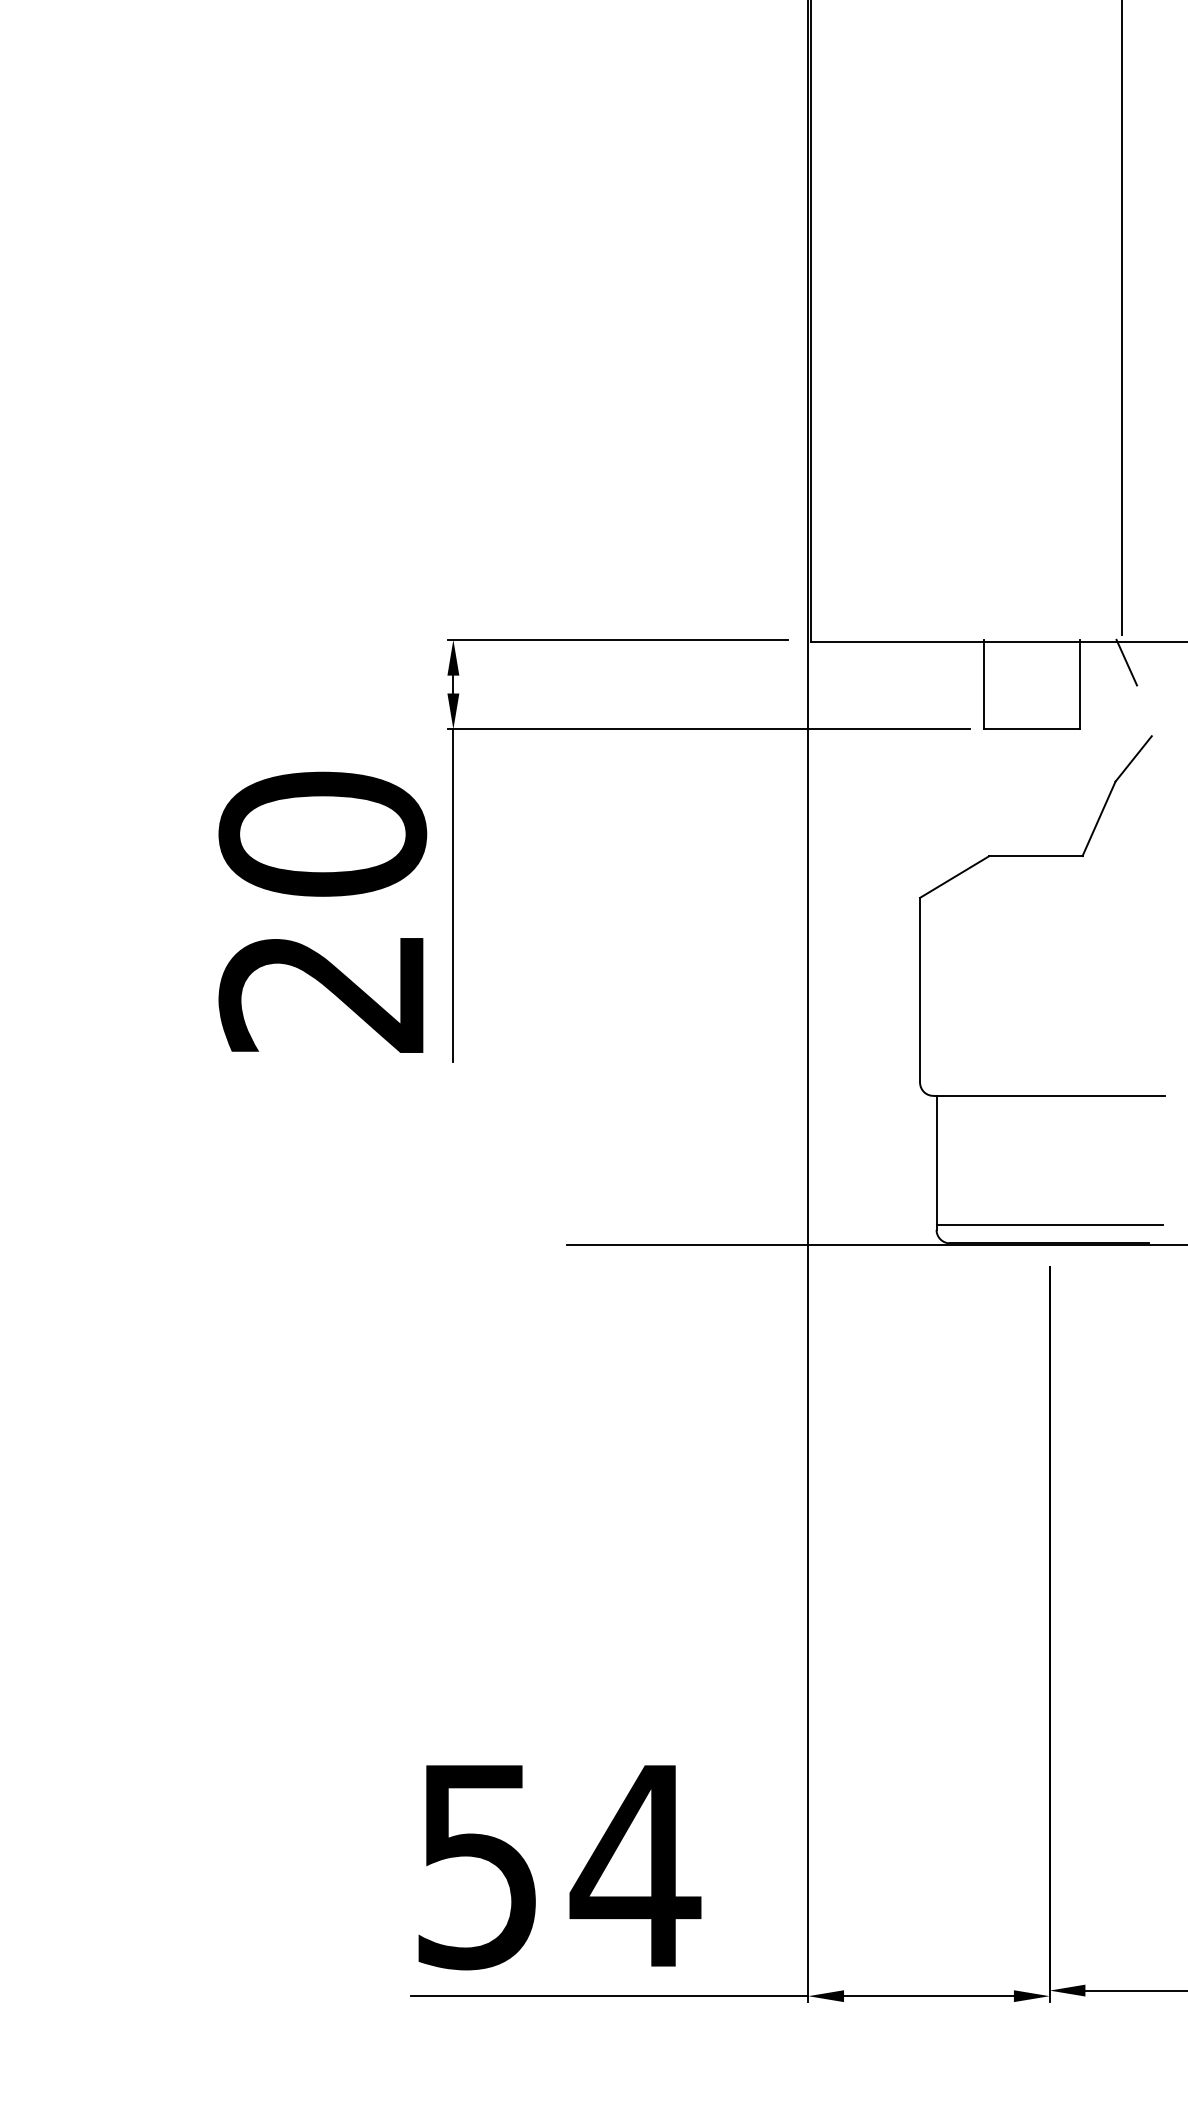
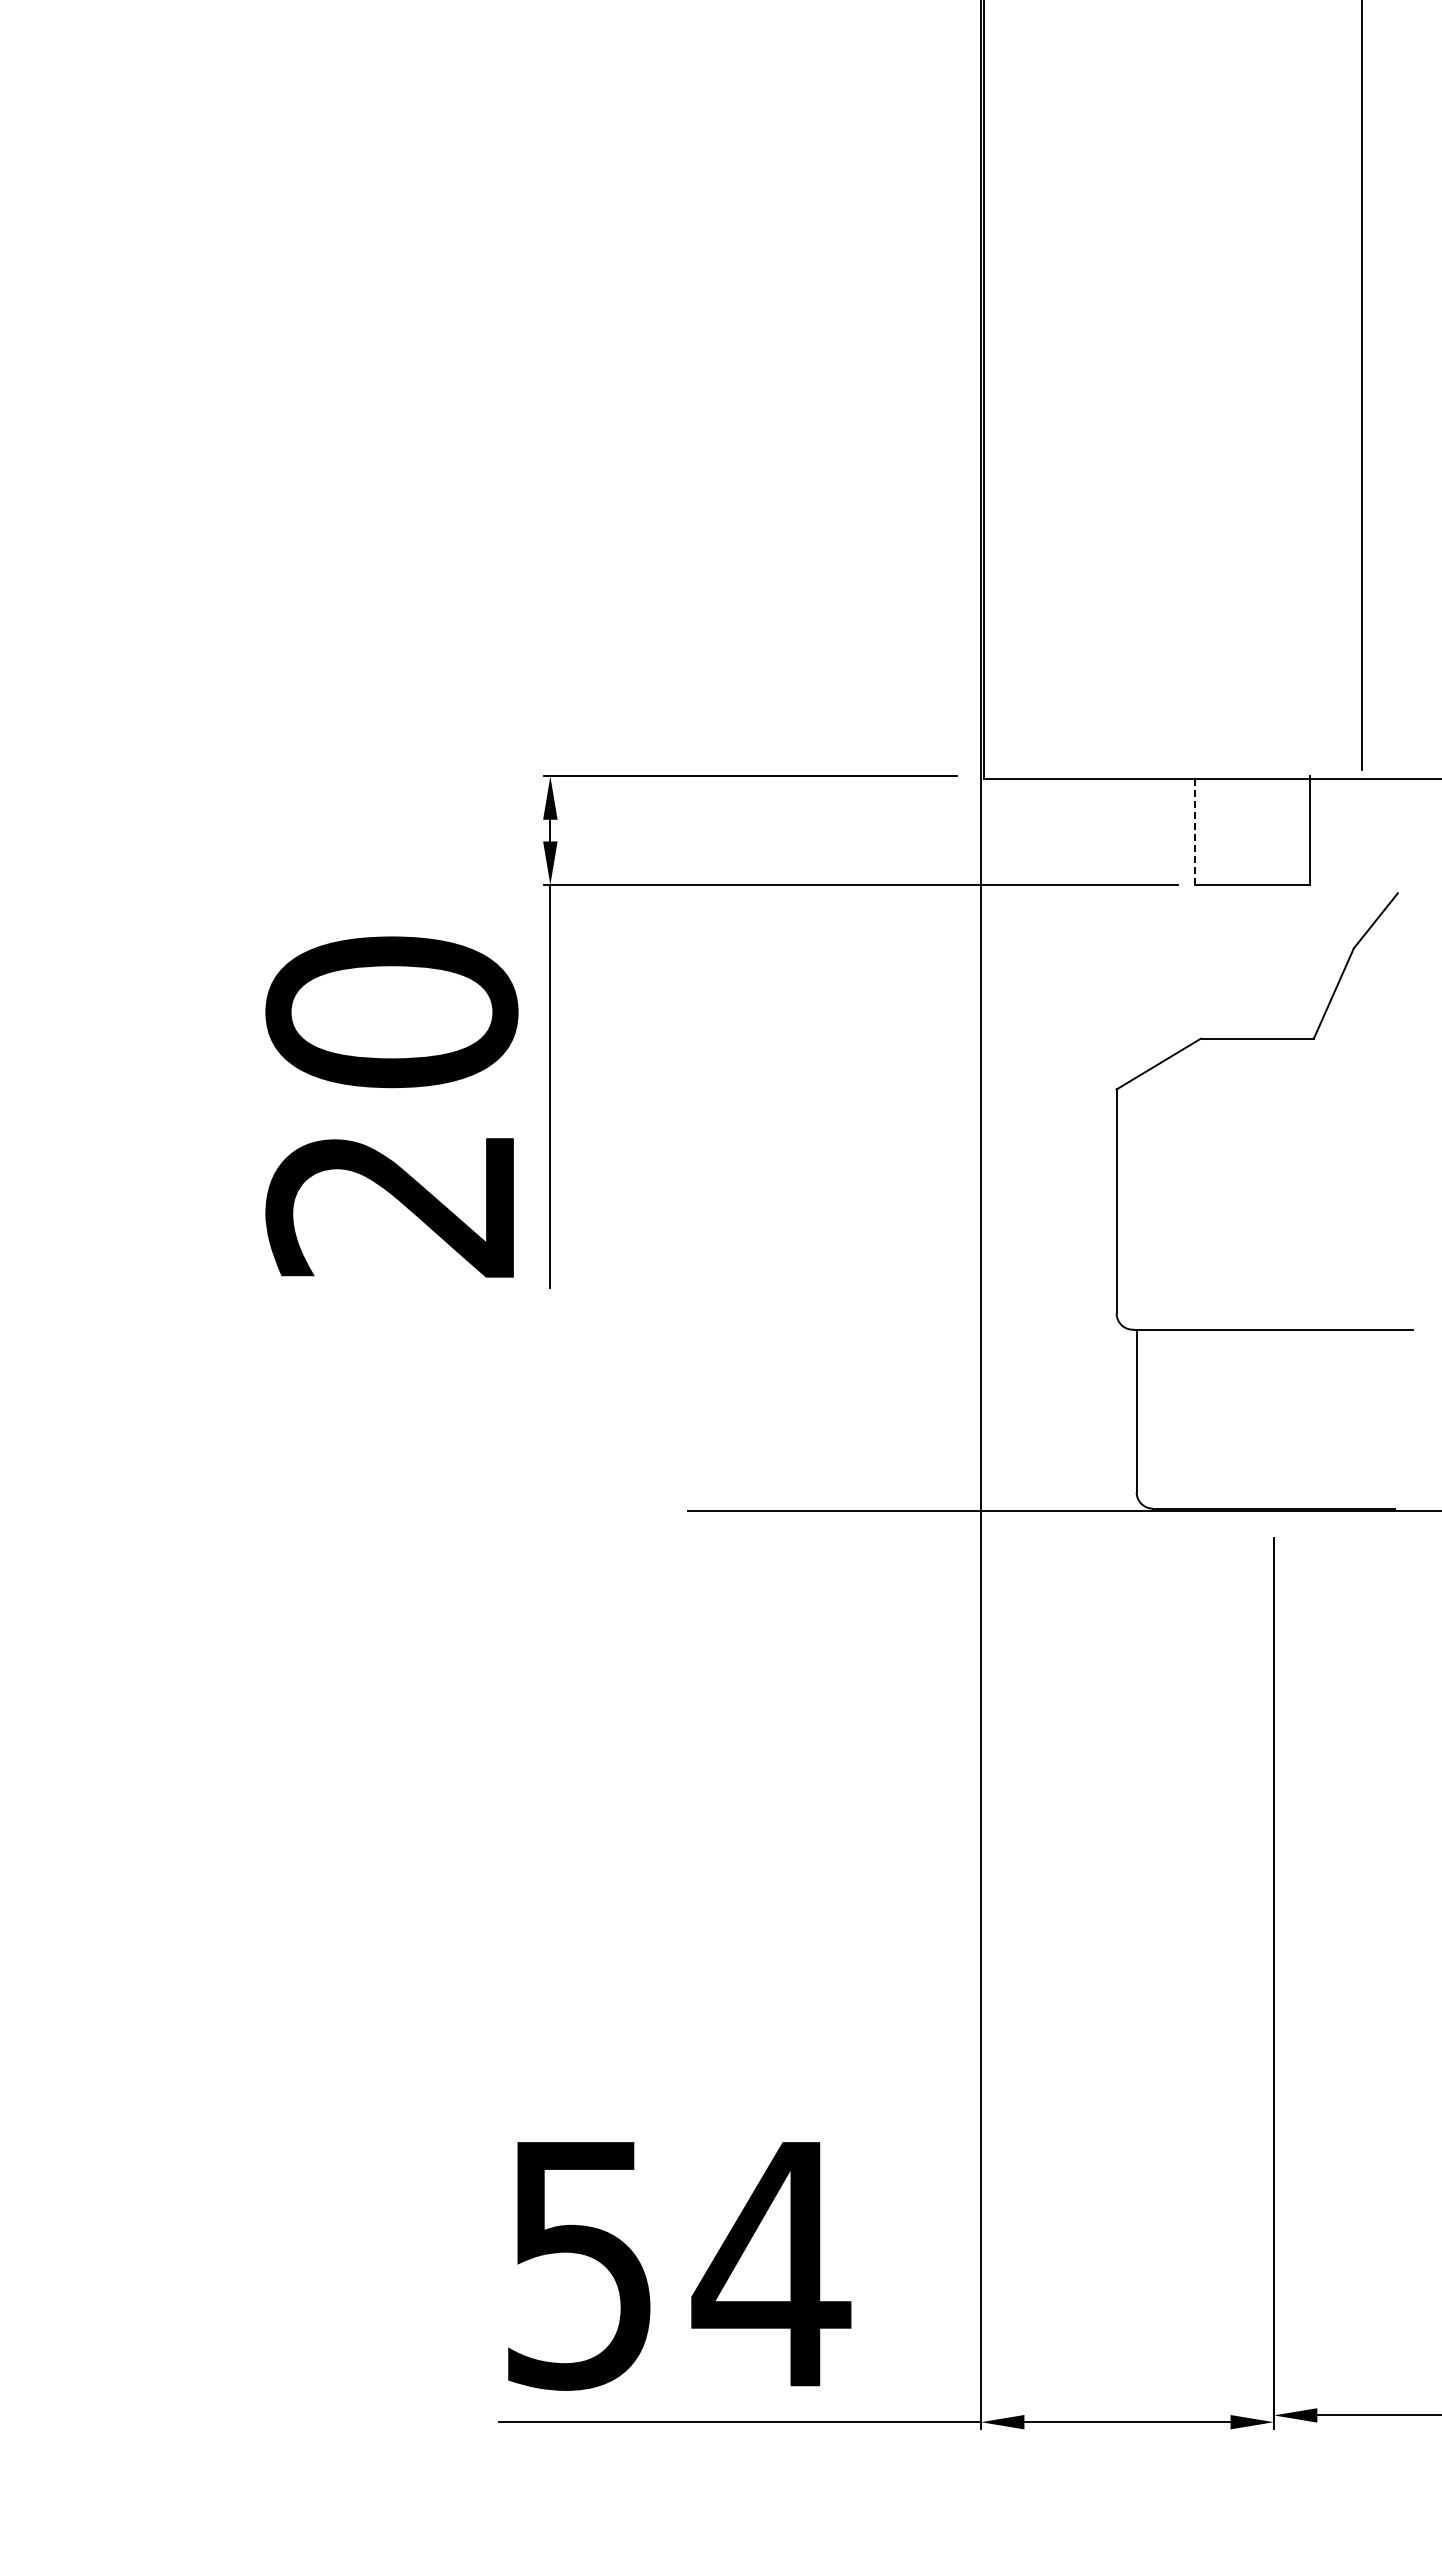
line: (1126, 662) -> (1367, 803), removed
line: (984, 684) -> (1194, 830), solid -> dashed
line: (1049, 1225) -> (1273, 1486), removed

